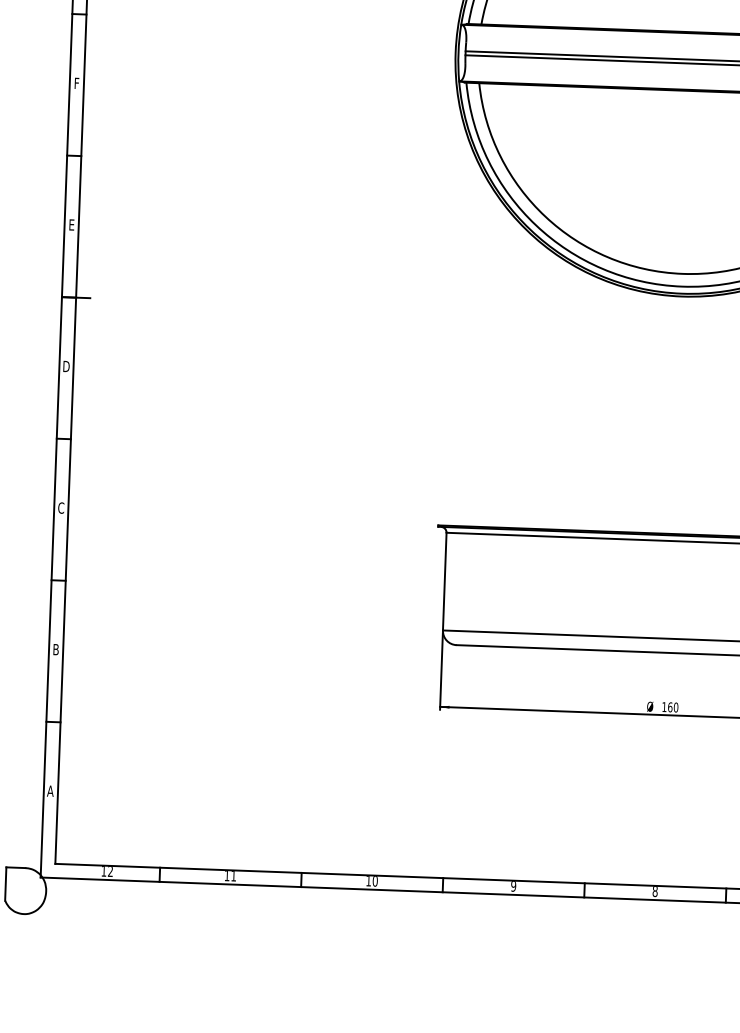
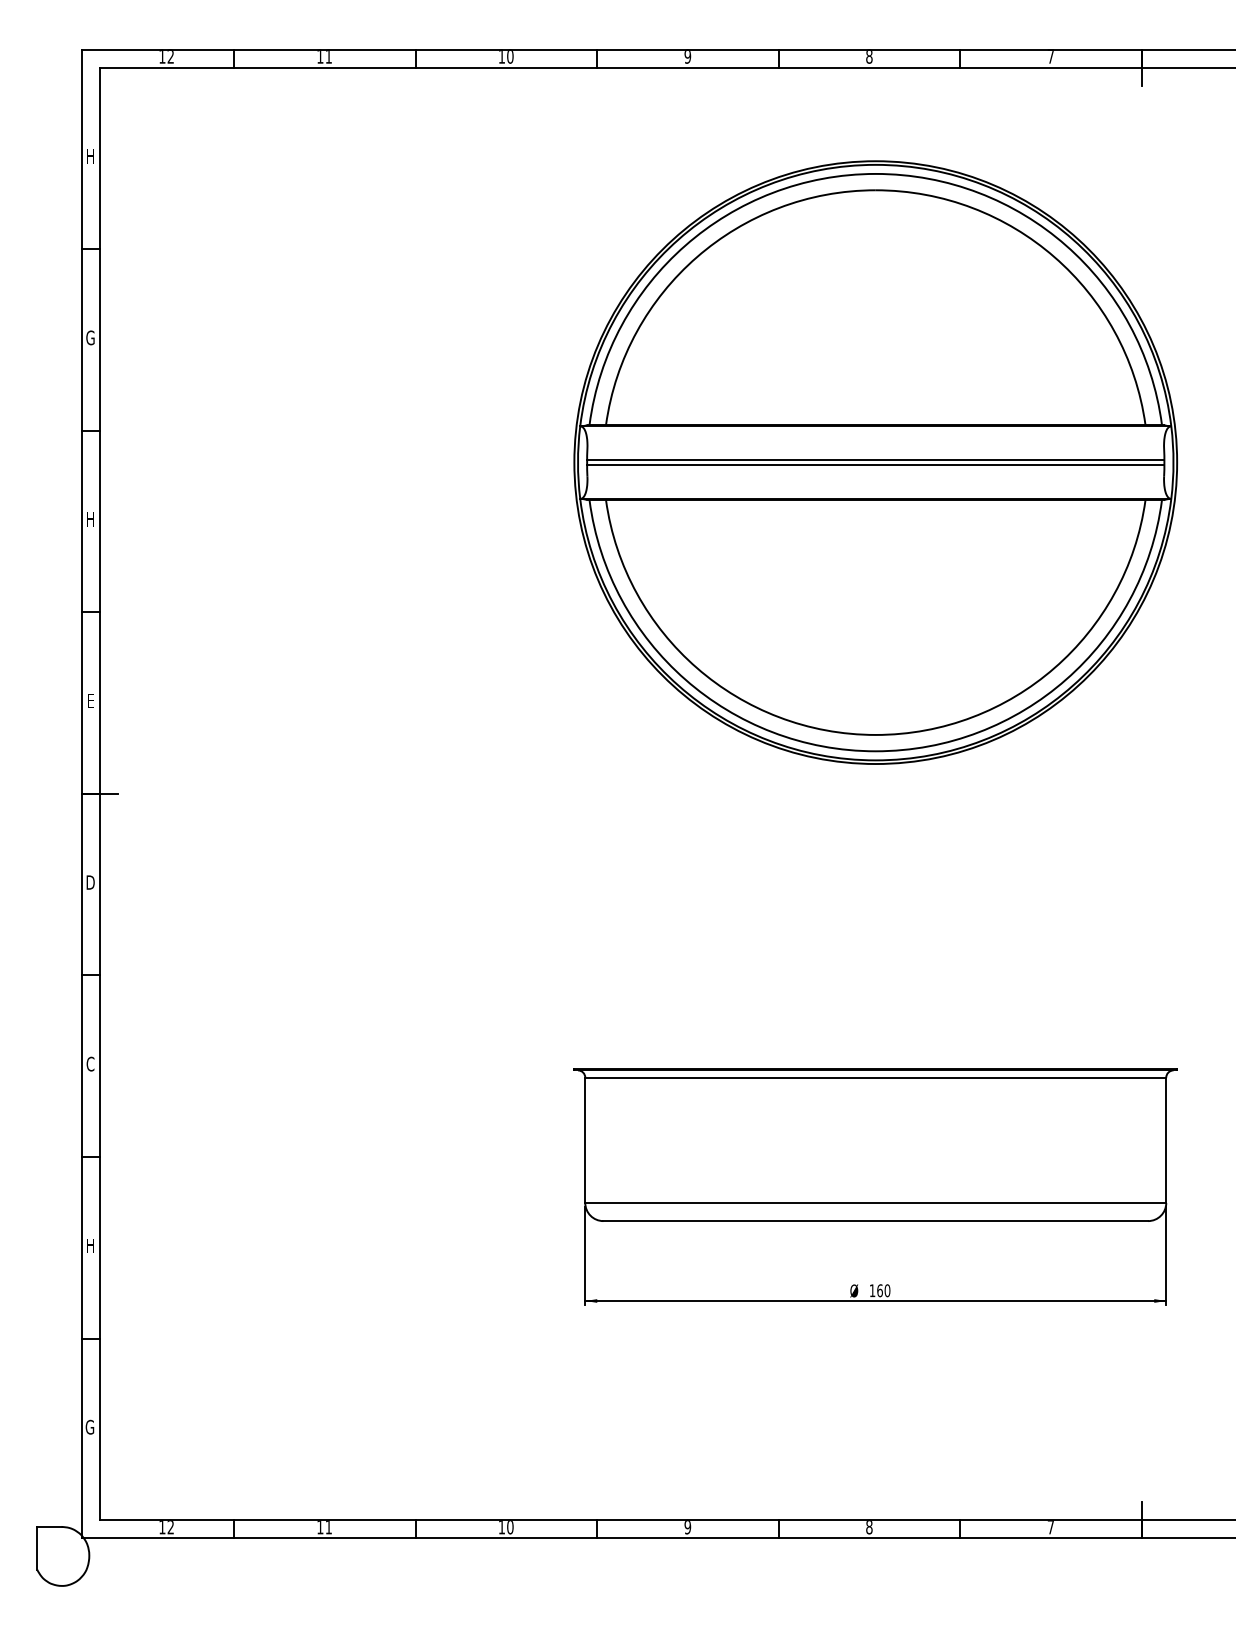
text: (76, 83) -> (90, 519), F -> H
text: (55, 649) -> (90, 1245), B -> H
text: (50, 790) -> (89, 1426), A -> G

